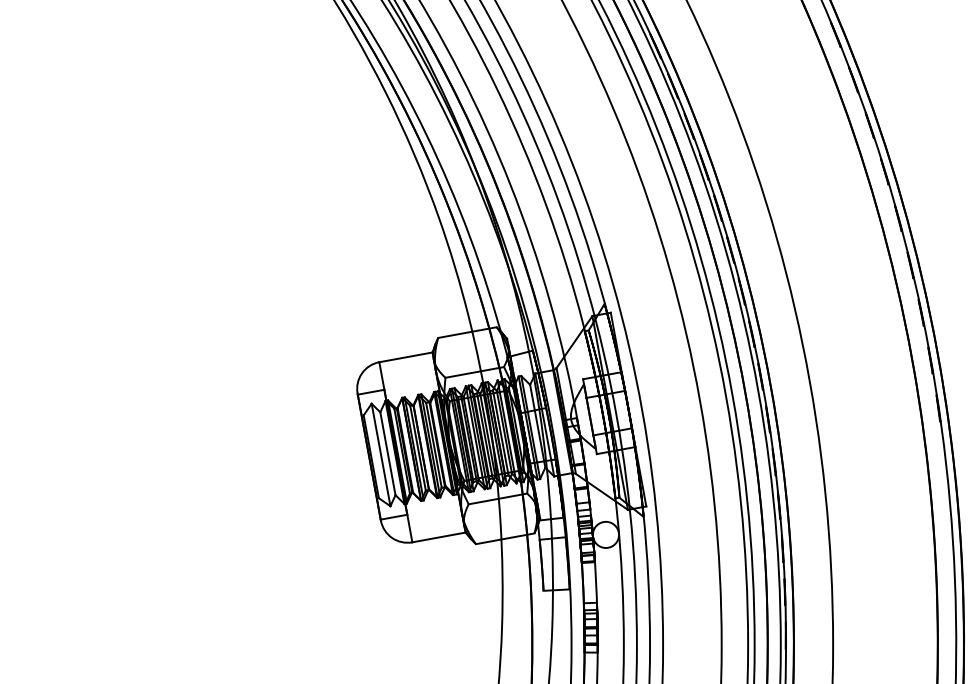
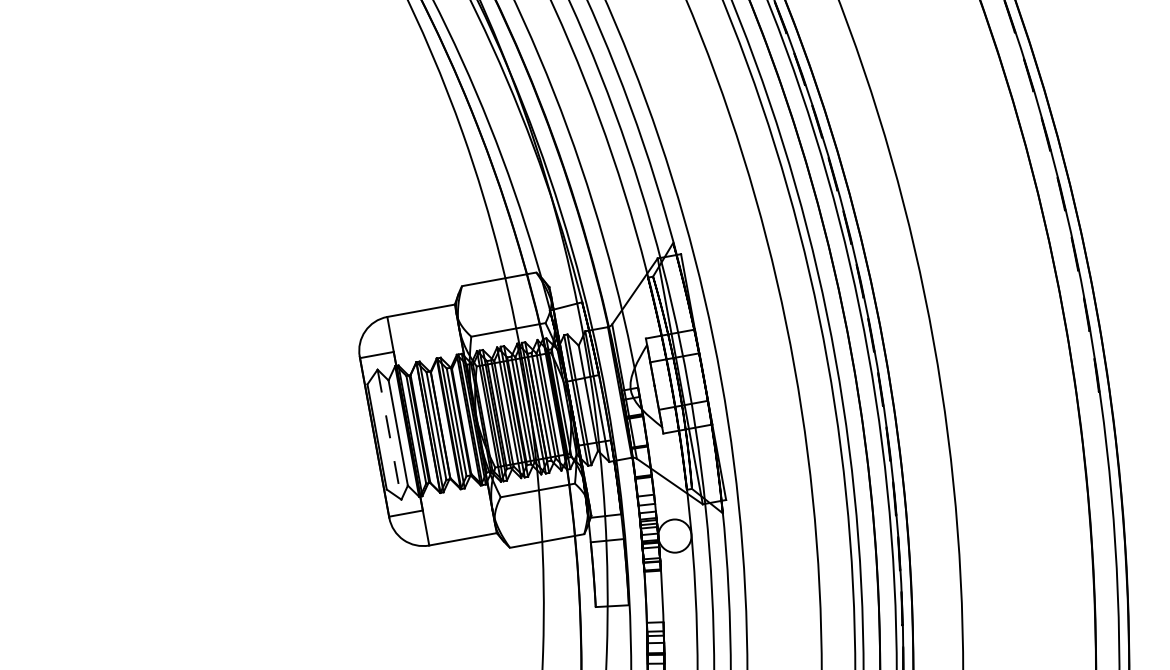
line: (381, 455) -> (390, 435), solid -> dashed

